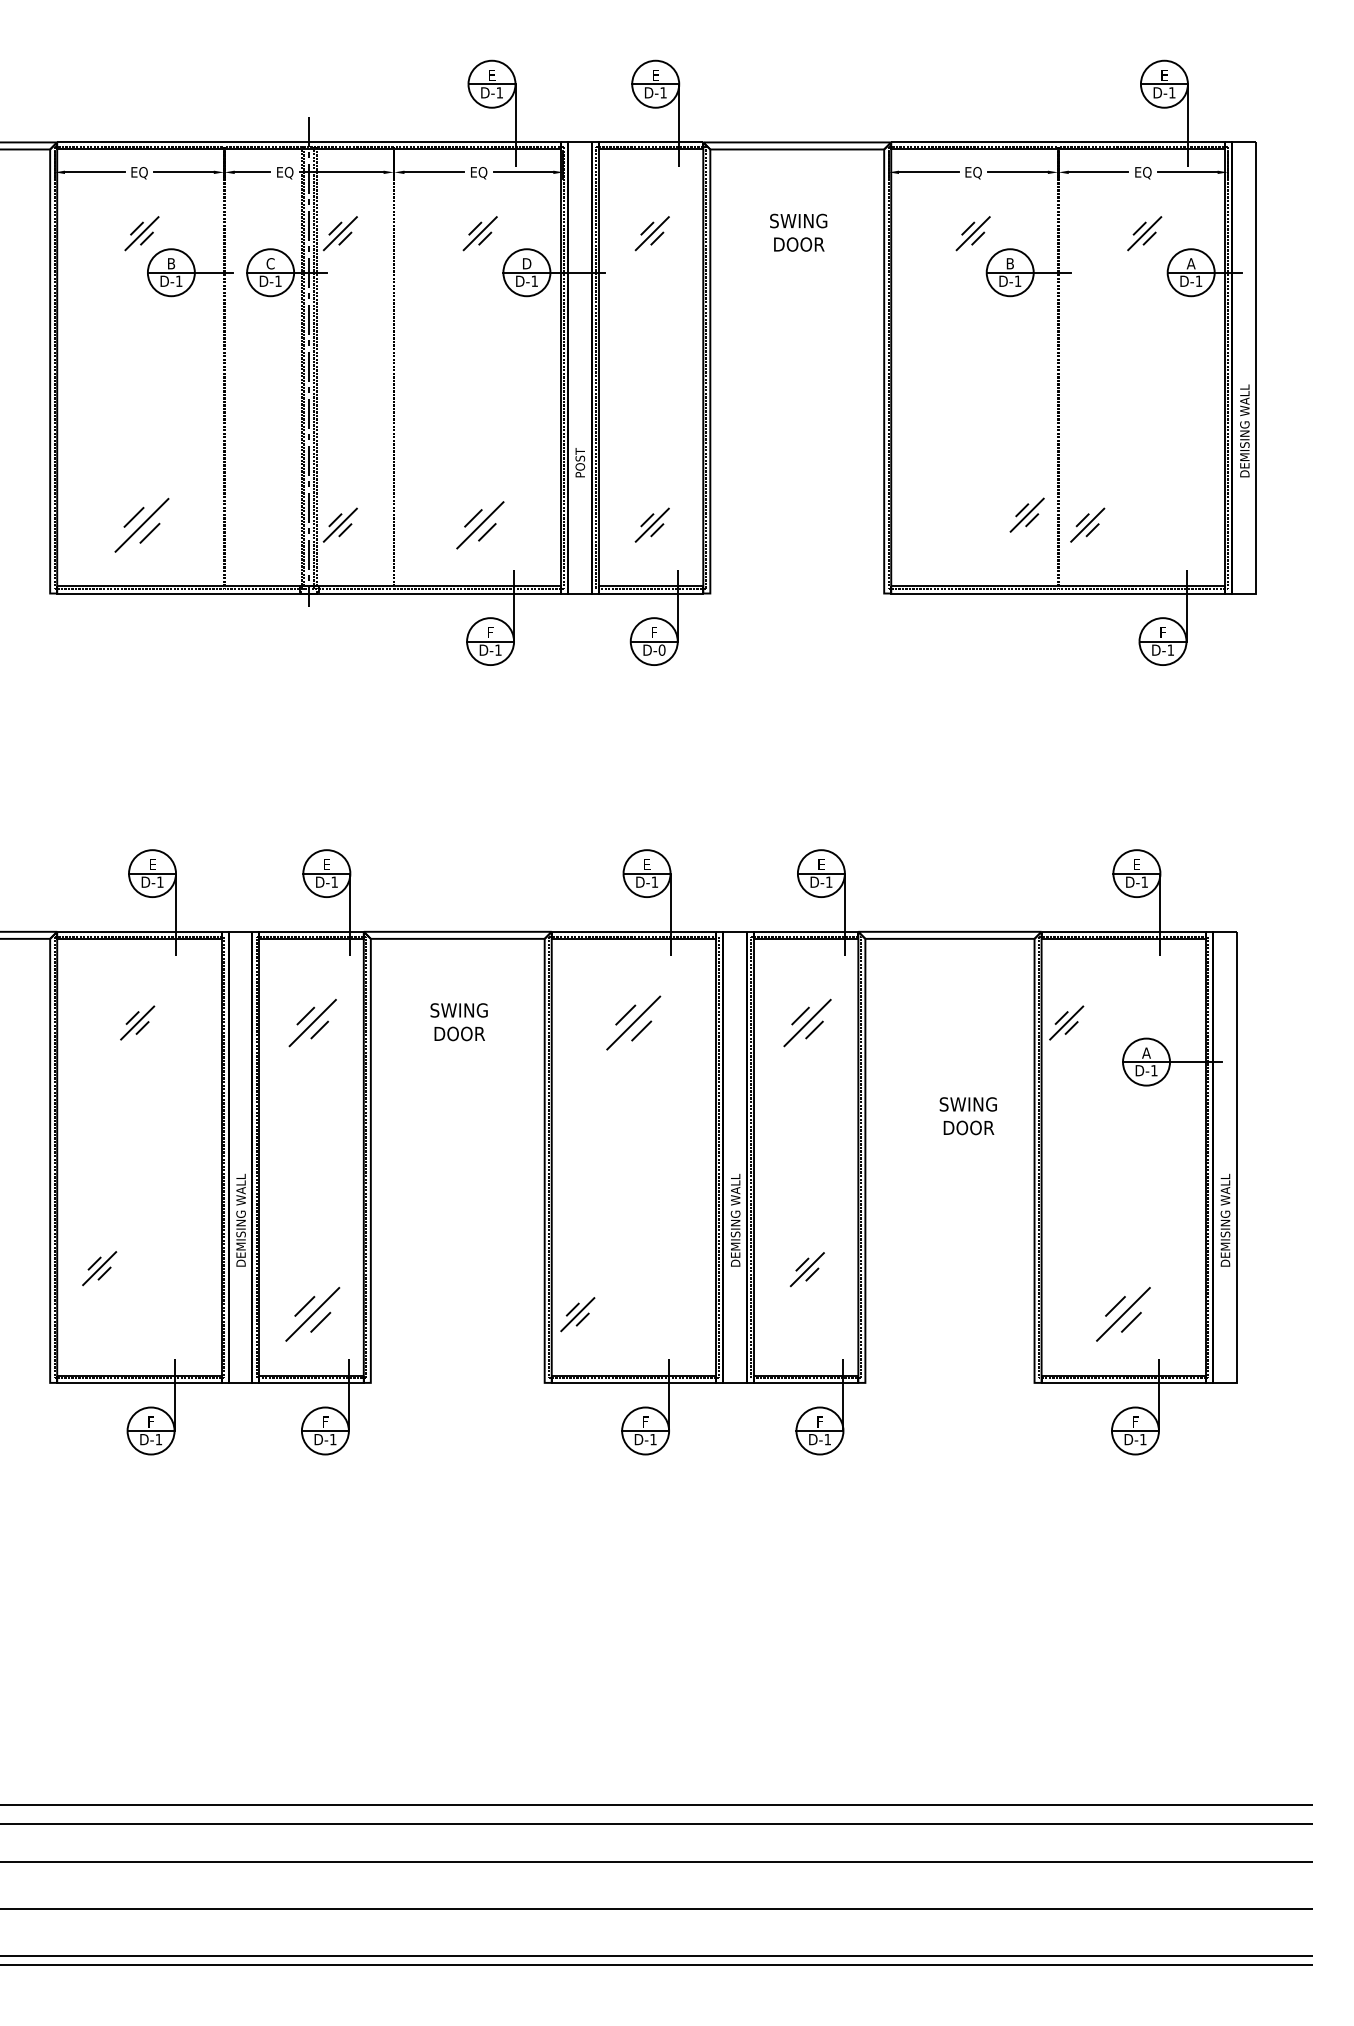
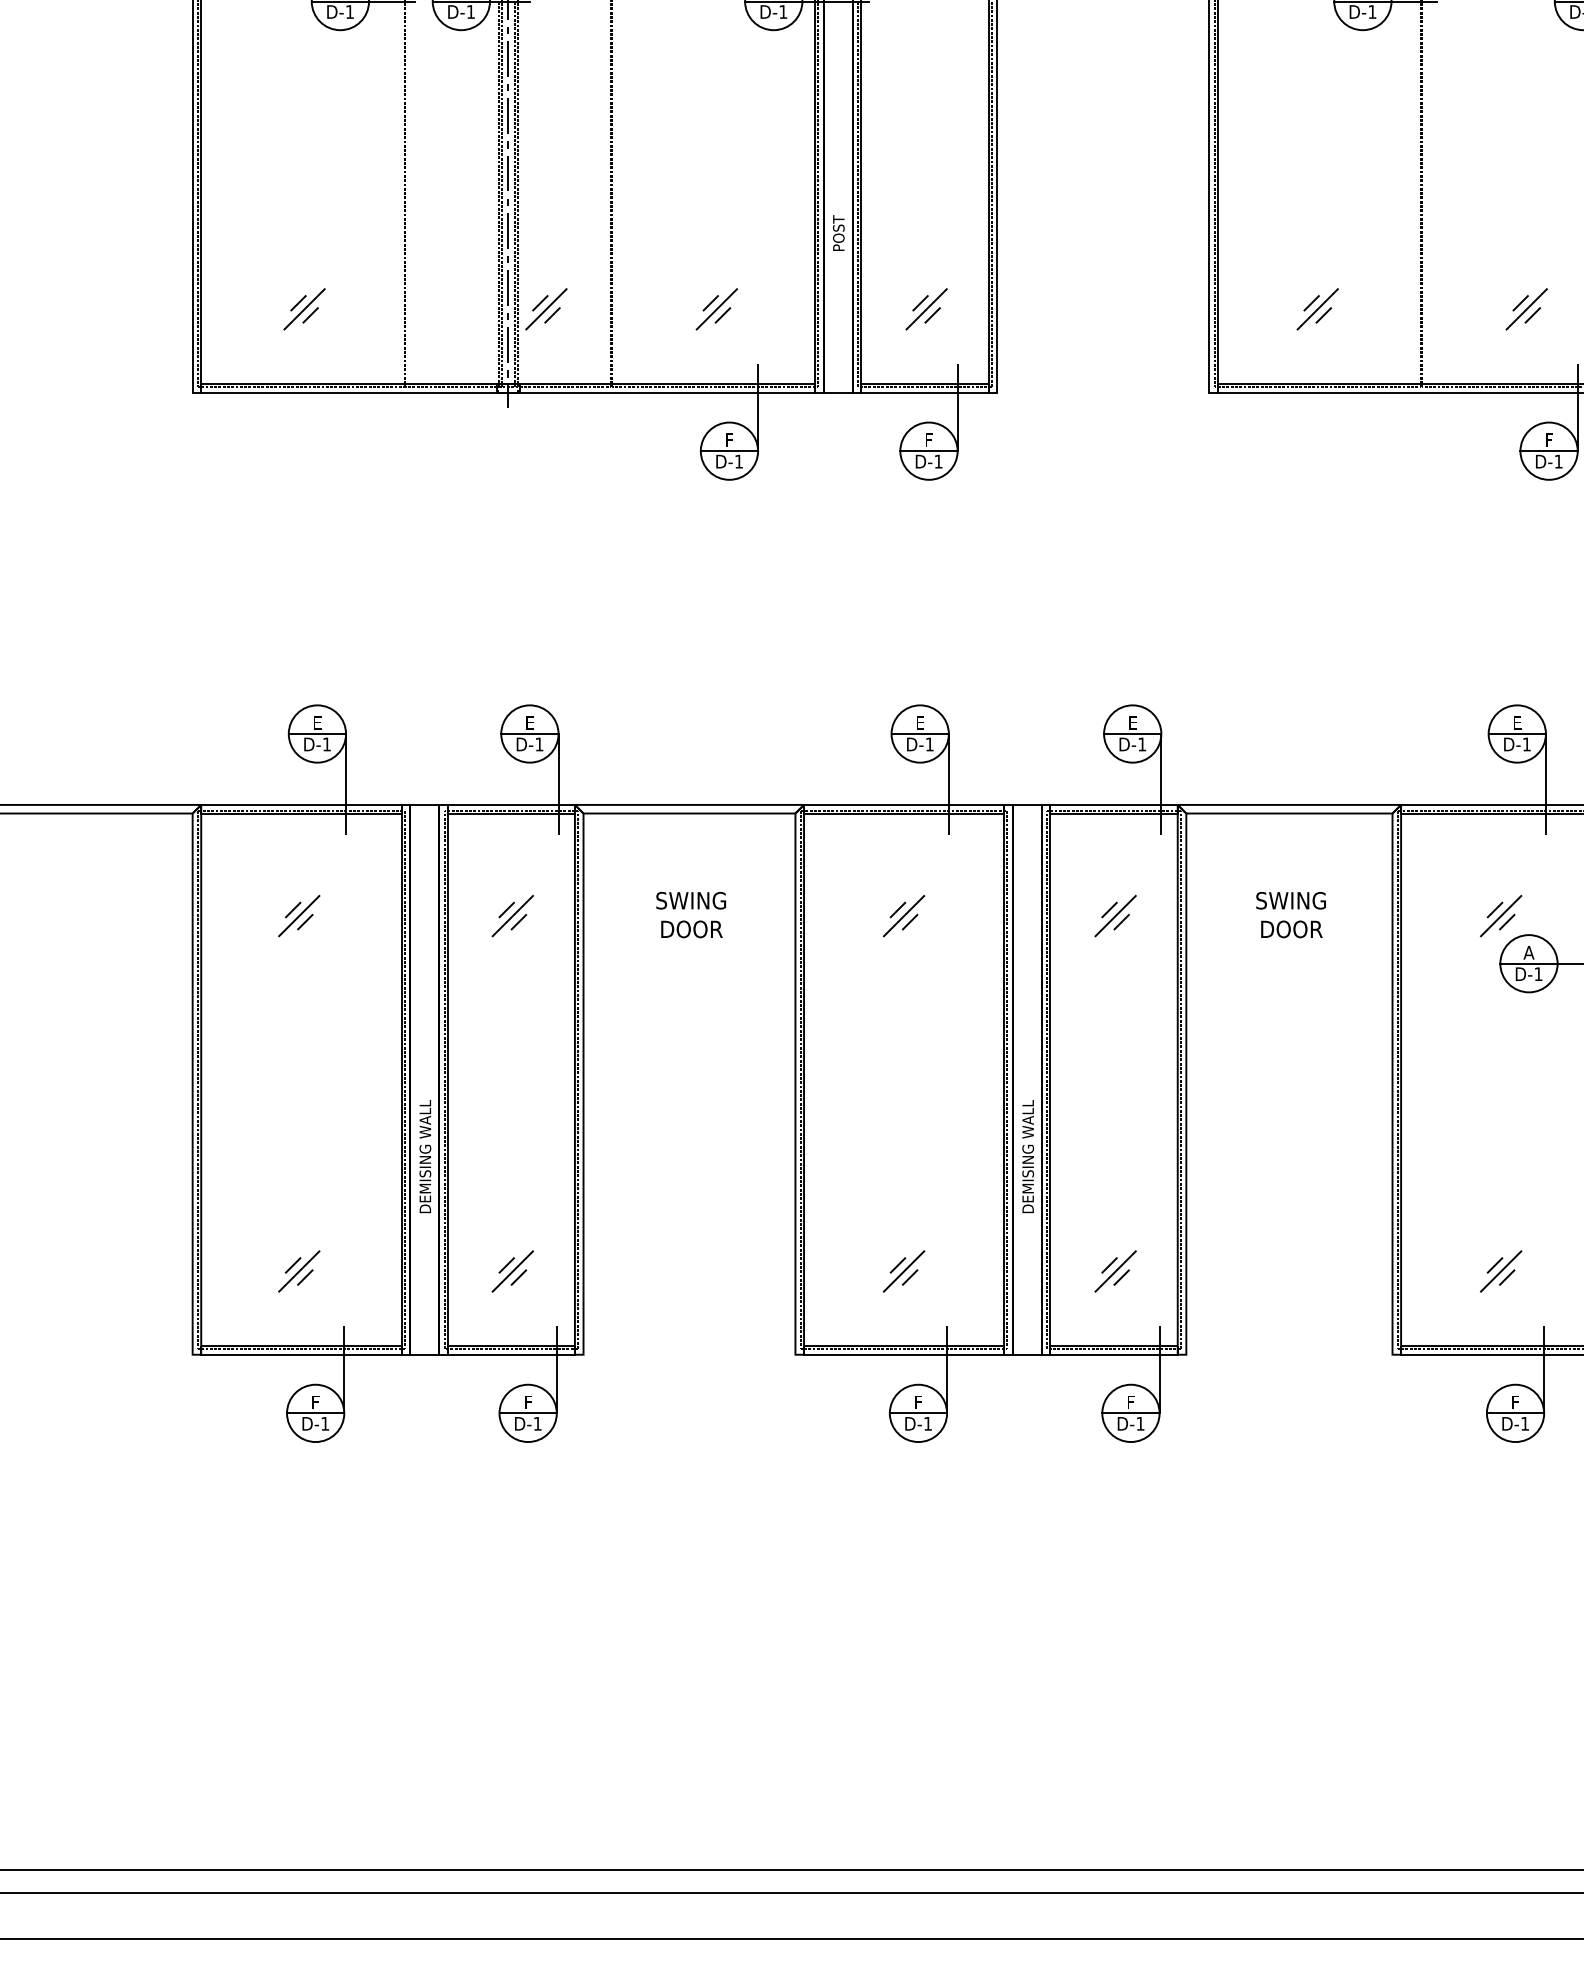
part: (1026, 514) -> (1316, 308), moved
part: (141, 524) -> (303, 308), size x0.62
part: (479, 524) -> (715, 308), size x0.71
part: (1087, 524) -> (1526, 308), moved
text: (661, 649) -> (937, 460), D-0 -> D-1
part: (312, 1022) -> (512, 915), size x0.71
part: (633, 1022) -> (903, 915), size x0.62
part: (806, 1022) -> (1114, 915), size x0.71
part: (1066, 1022) -> (1500, 915), moved
text: (967, 1116) -> (1290, 915), moved
part: (99, 1268) -> (299, 1271), moved
part: (806, 1269) -> (1114, 1271), moved
part: (312, 1314) -> (512, 1271), size x0.62
part: (577, 1314) -> (903, 1271), moved
part: (1123, 1314) -> (1500, 1271), size x0.62

